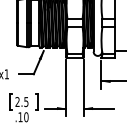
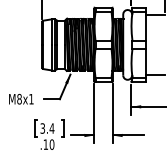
text: (22, 101) -> (47, 128), 2.5 -> 3.4

